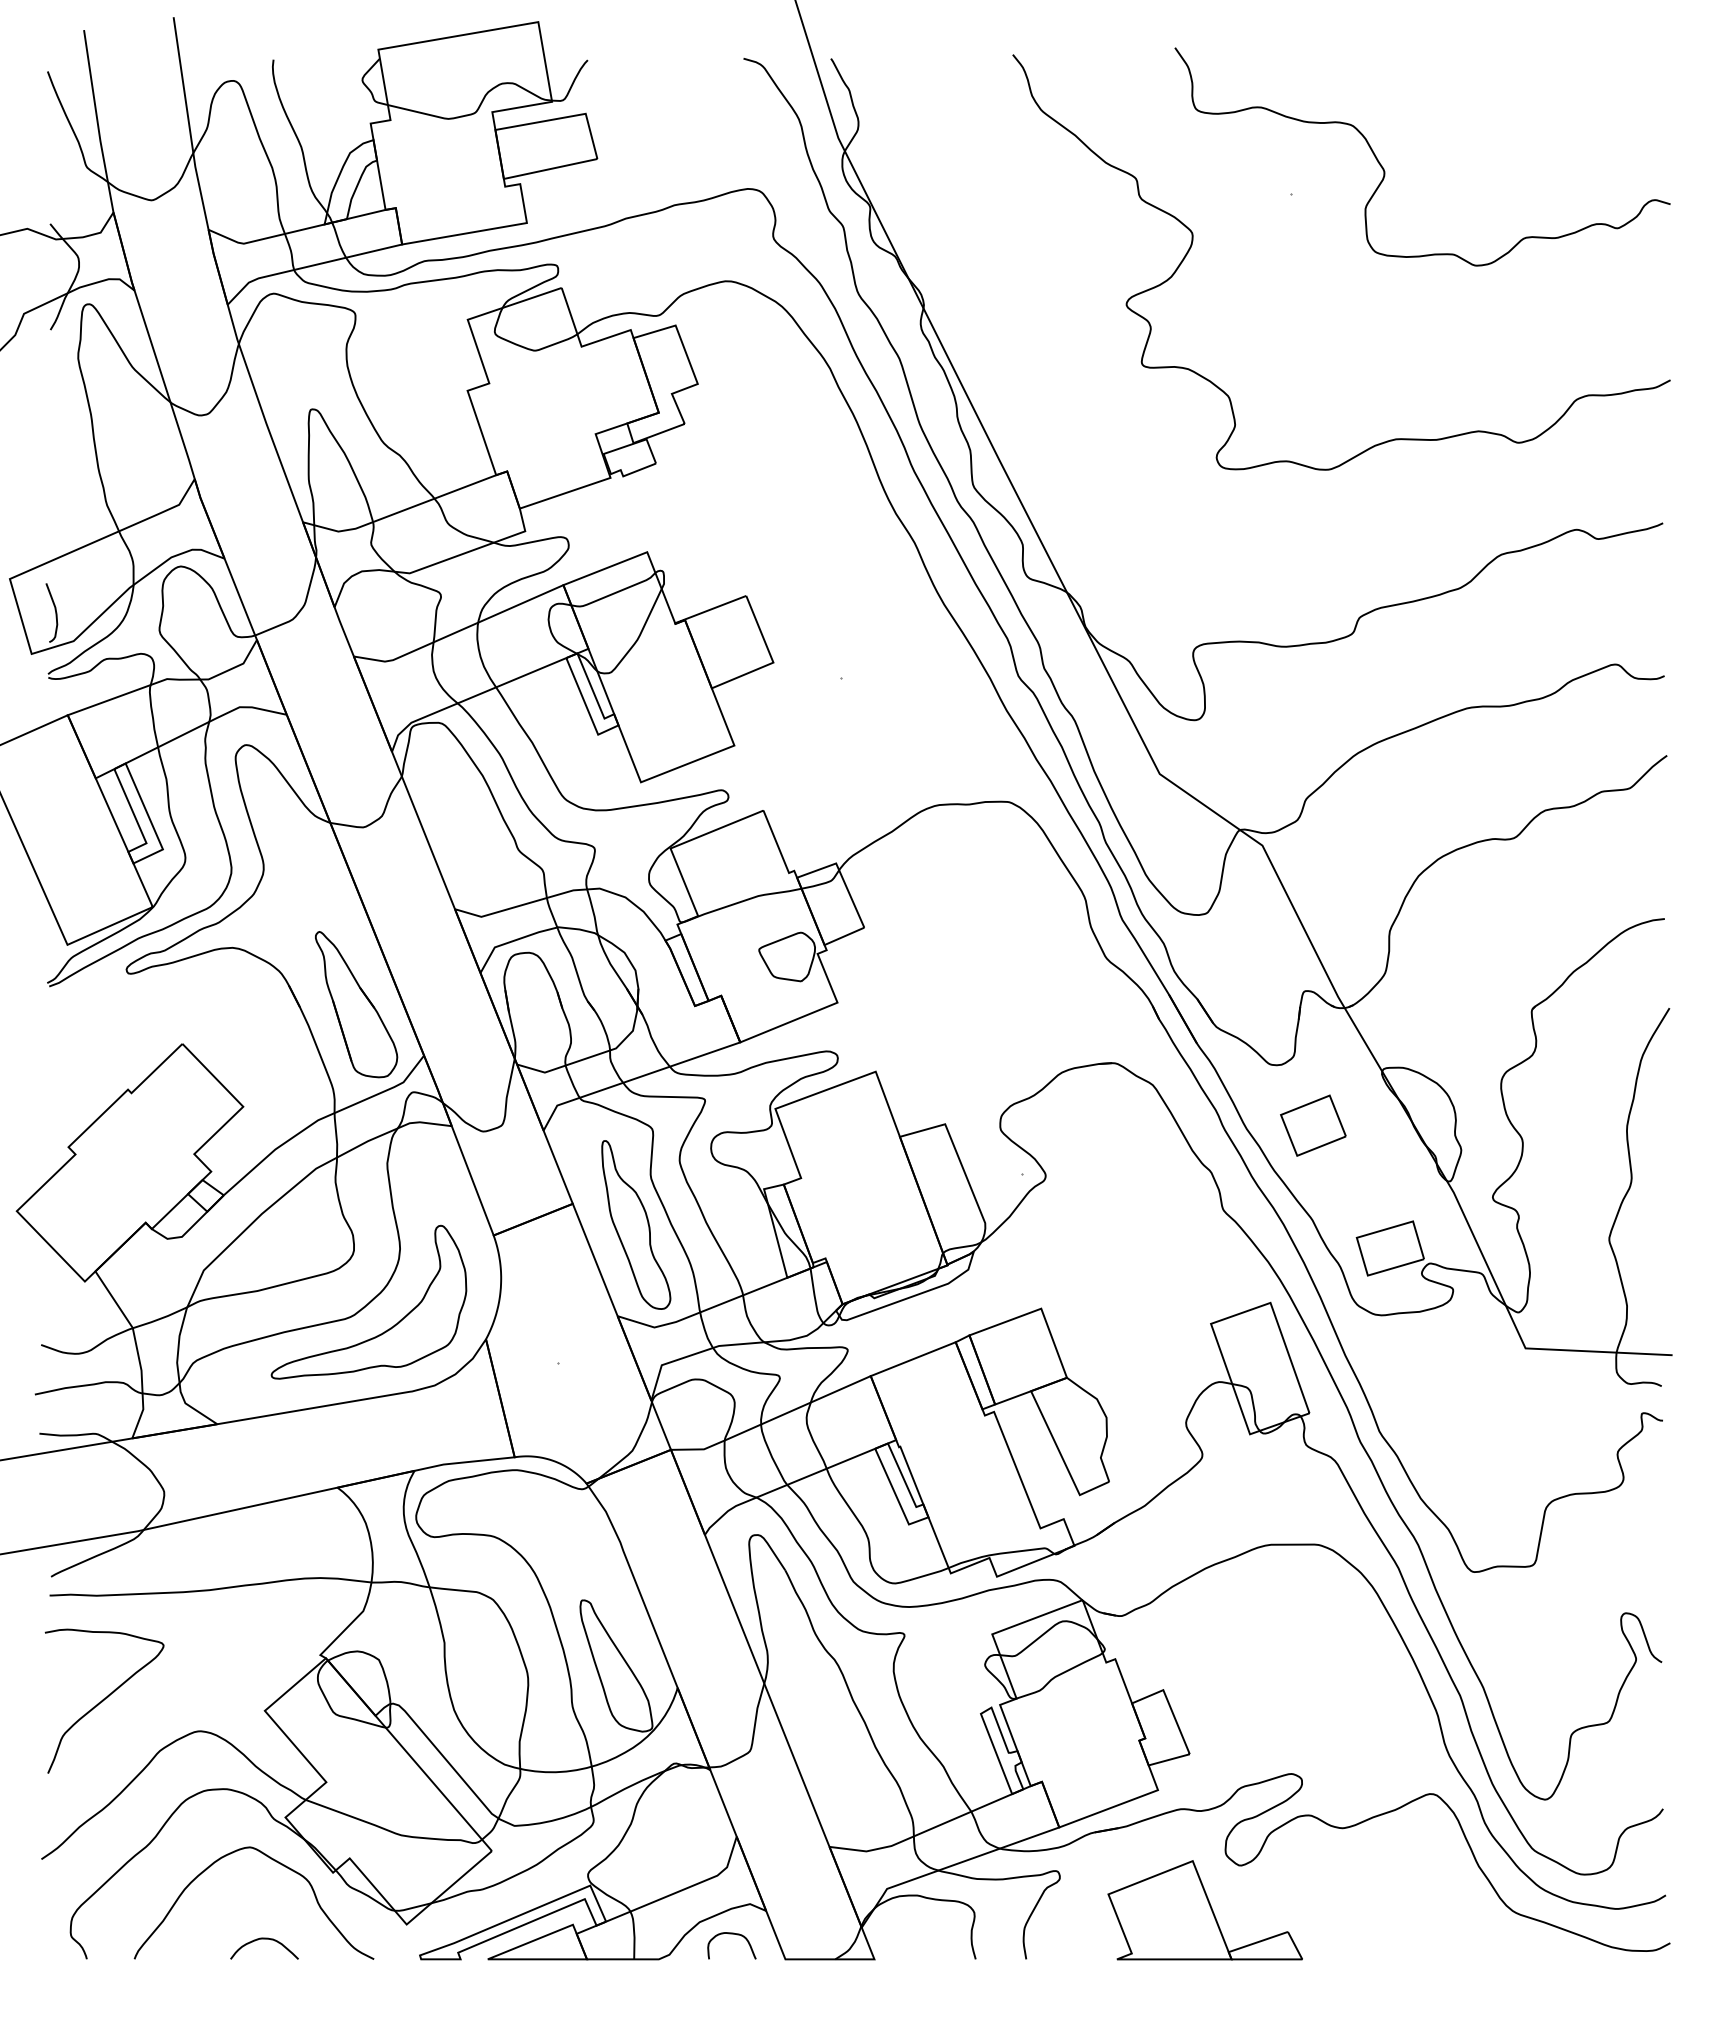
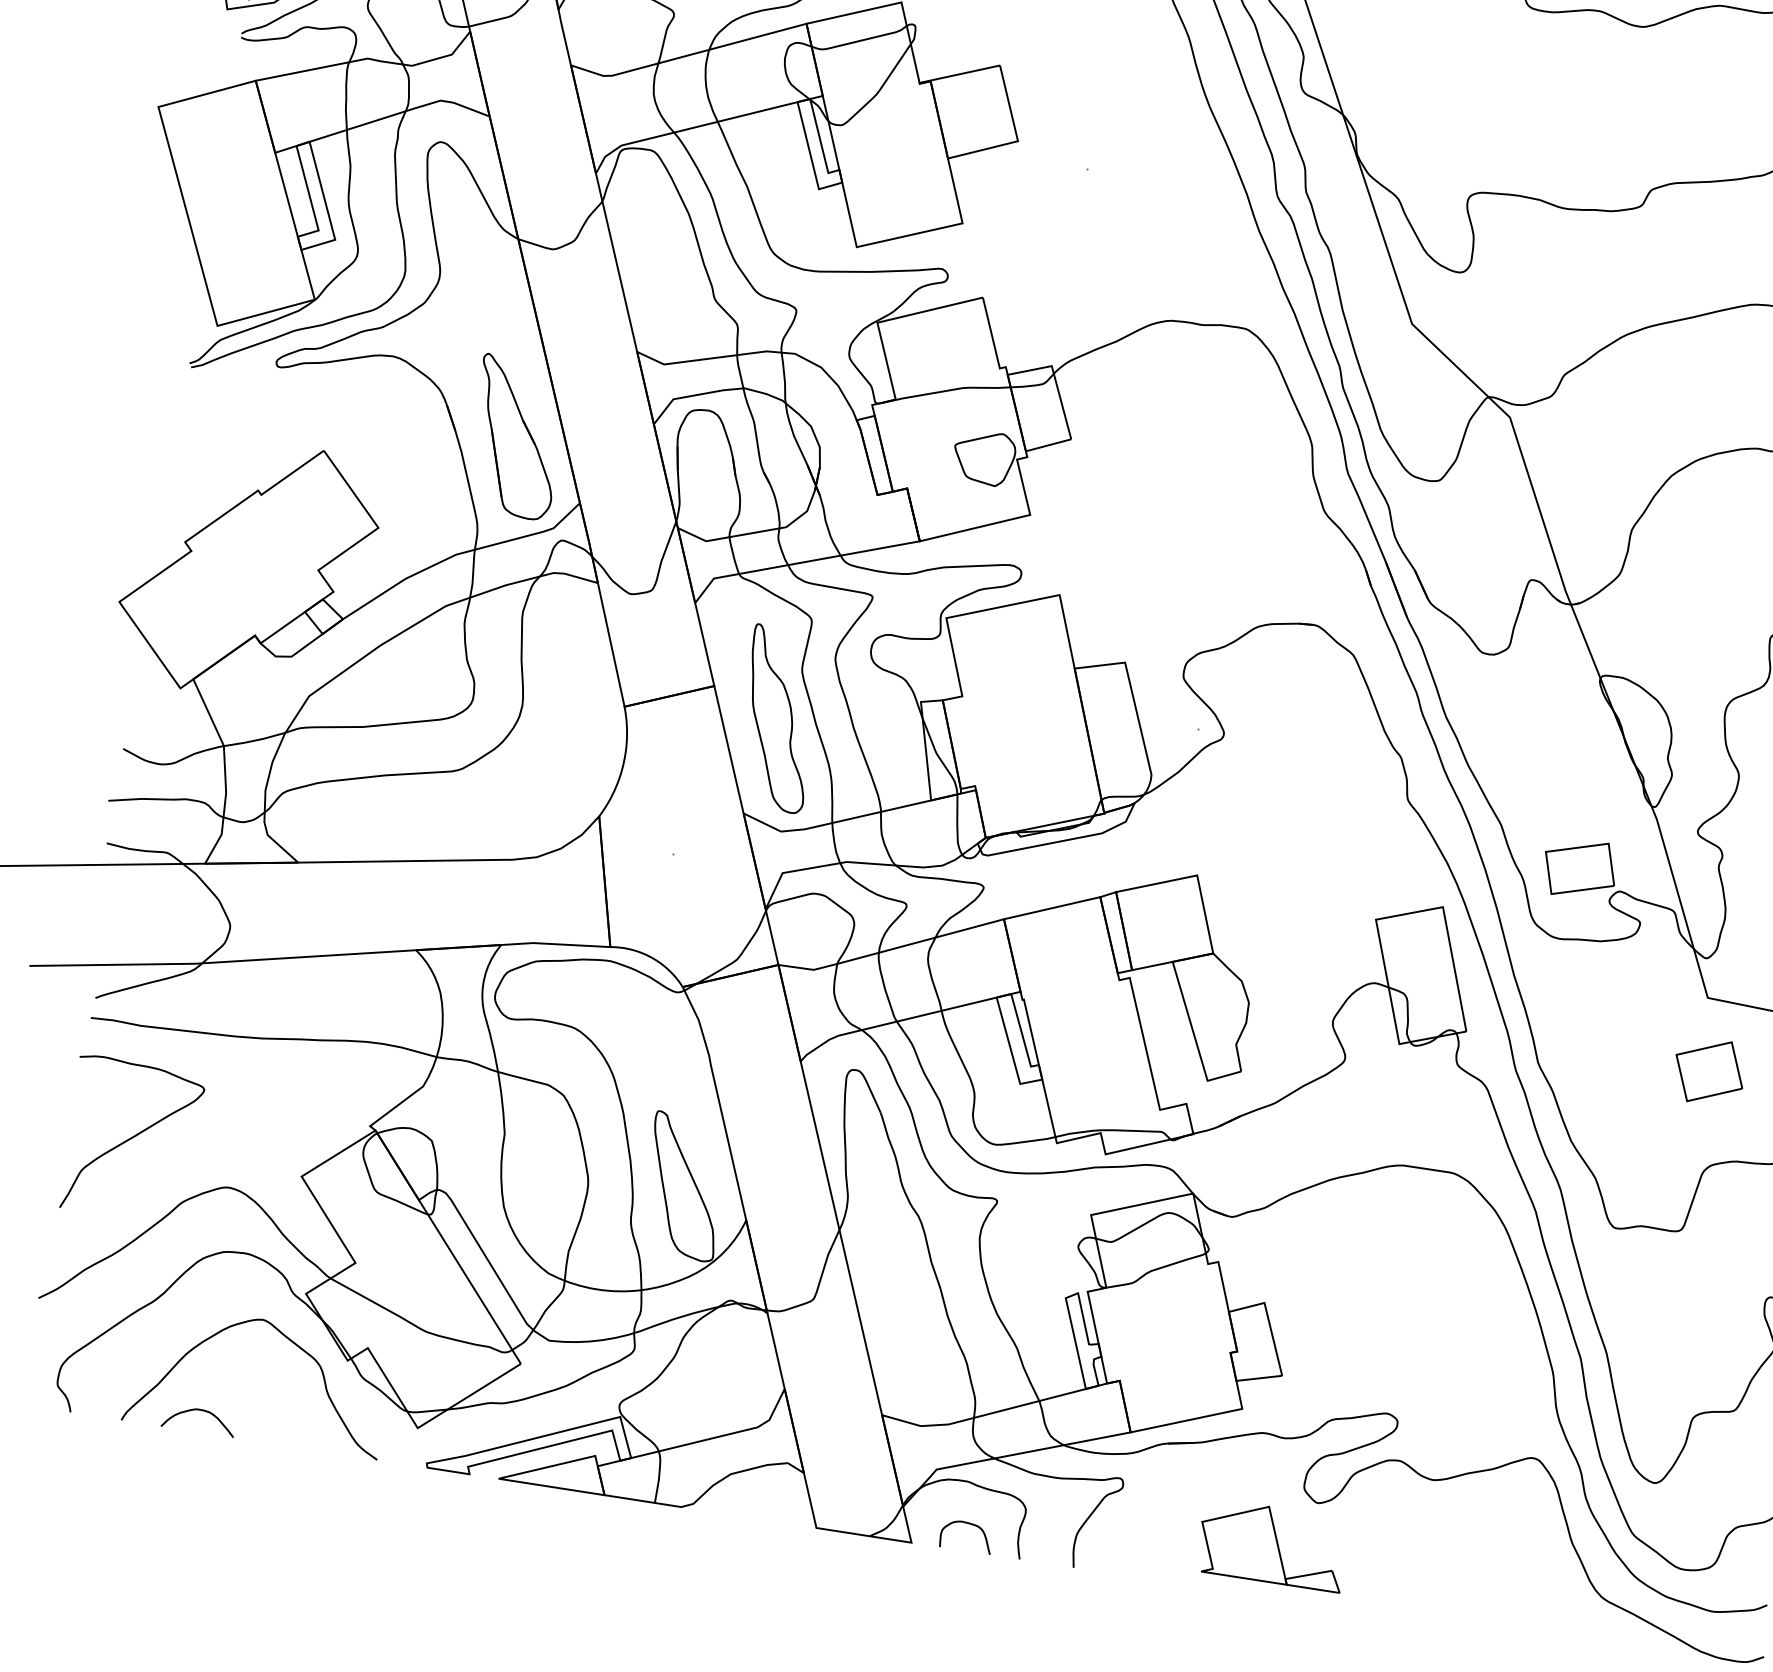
part: (1313, 1125) -> (1709, 1071), moved
part: (385, 1330) -> (493, 790), removed
part: (1204, 1910) -> (1272, 1545), size x0.7
curve: (731, 1934) -> (967, 1524), moved
curve: (264, 1939) -> (200, 1410), moved

